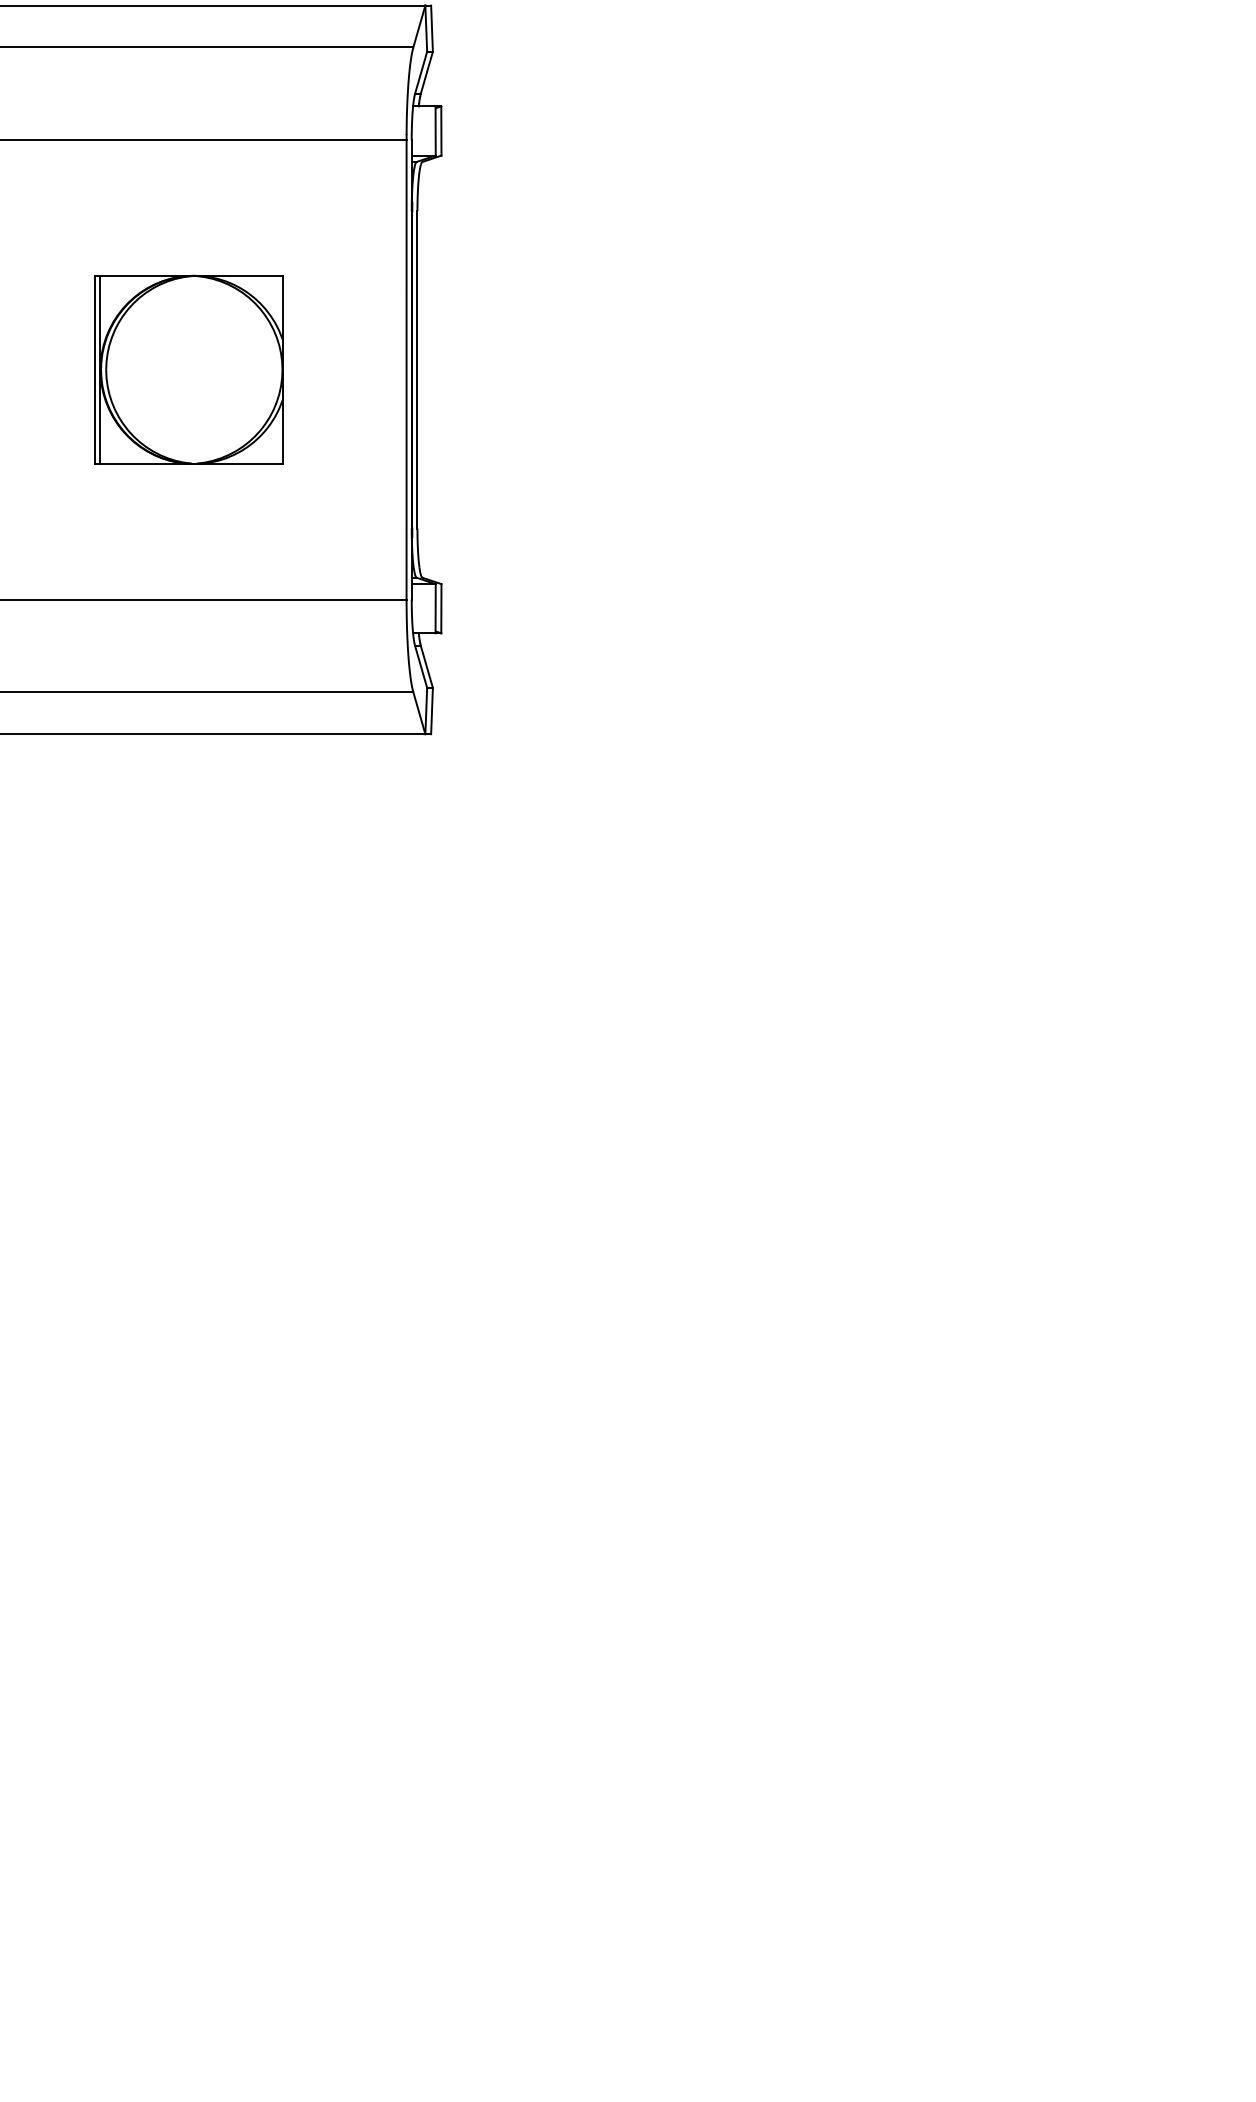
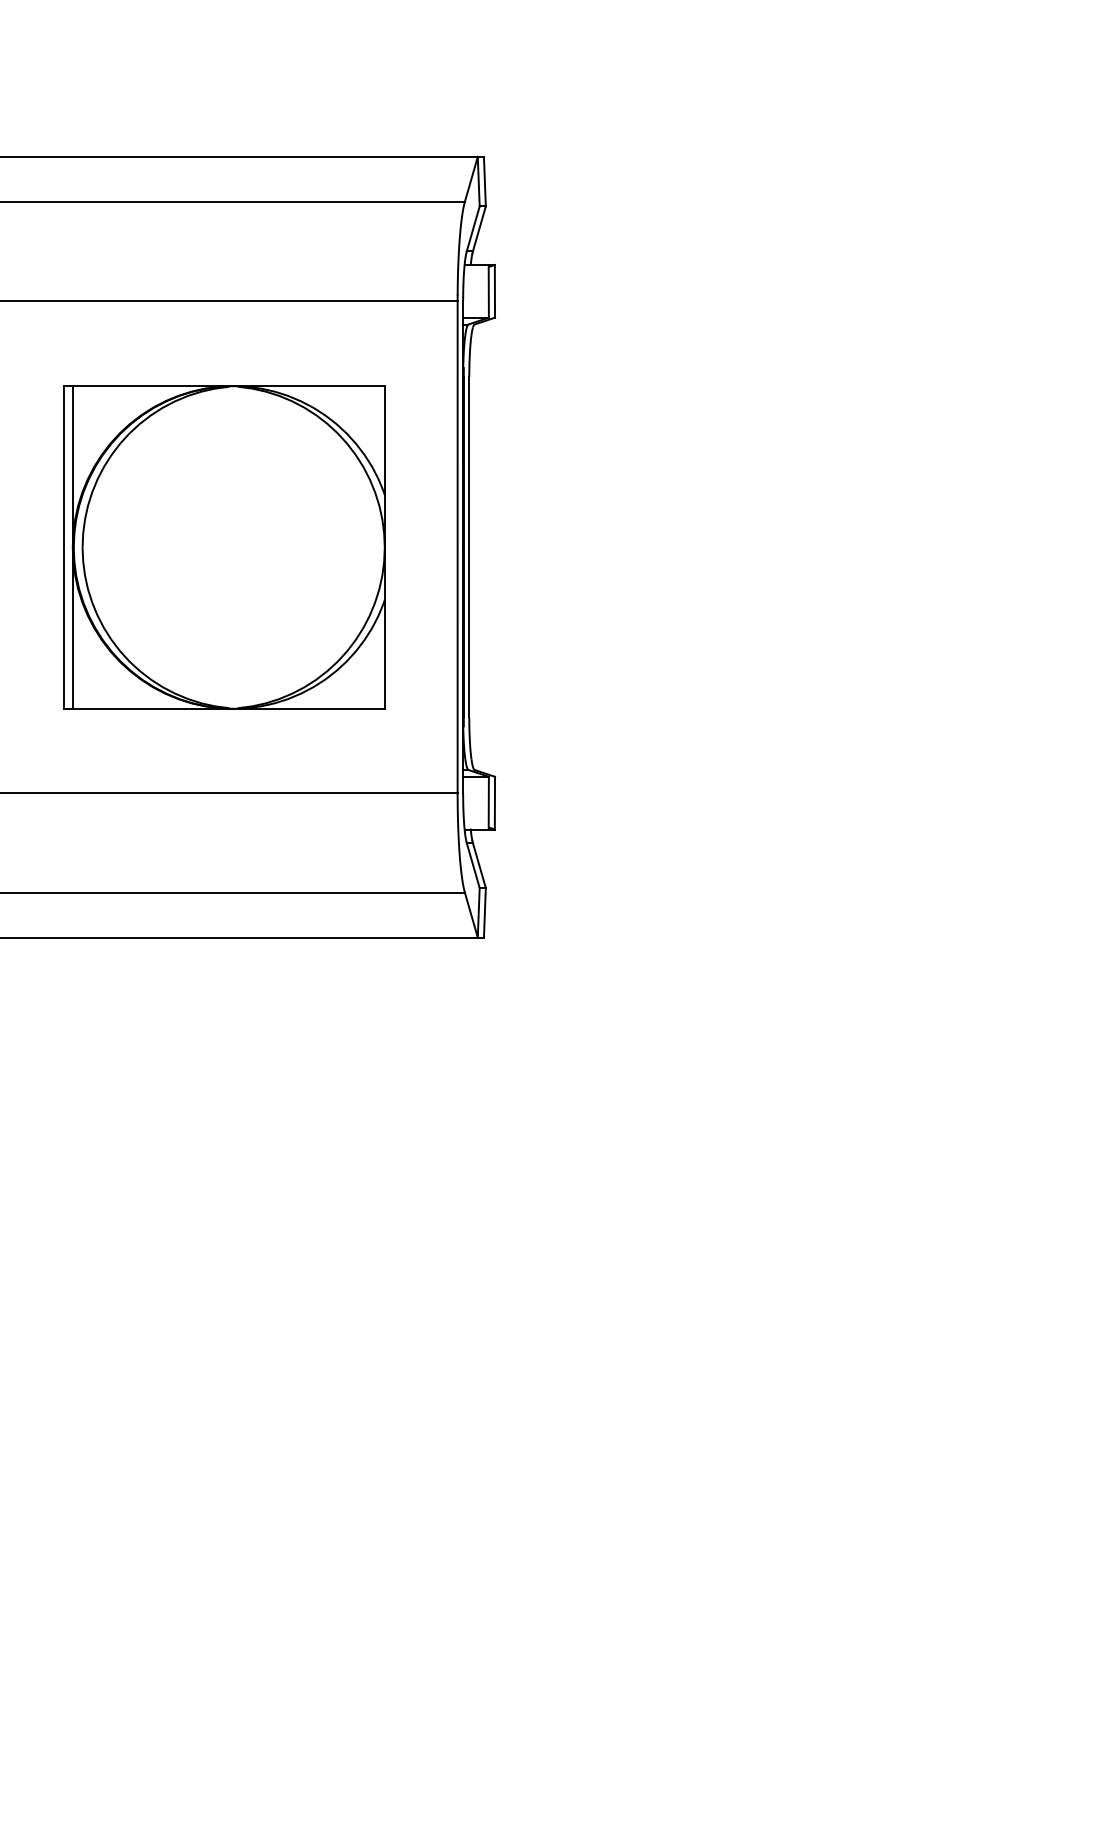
part: (188, 369) -> (223, 546), size x1.6

